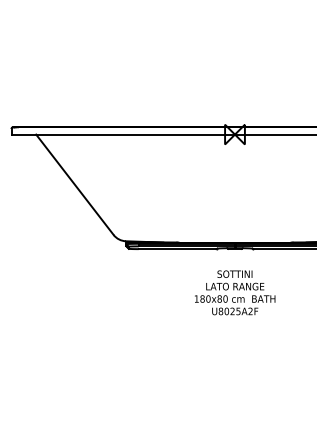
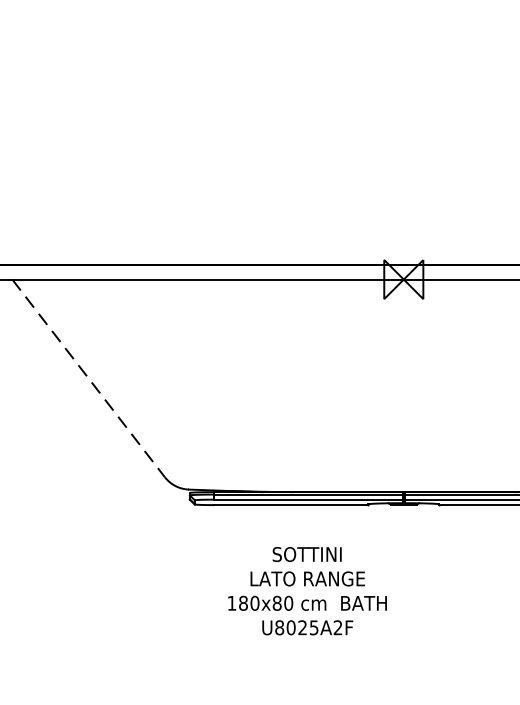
line: (75, 185) -> (89, 379), solid -> dashed
text: (235, 292) -> (308, 590), moved

